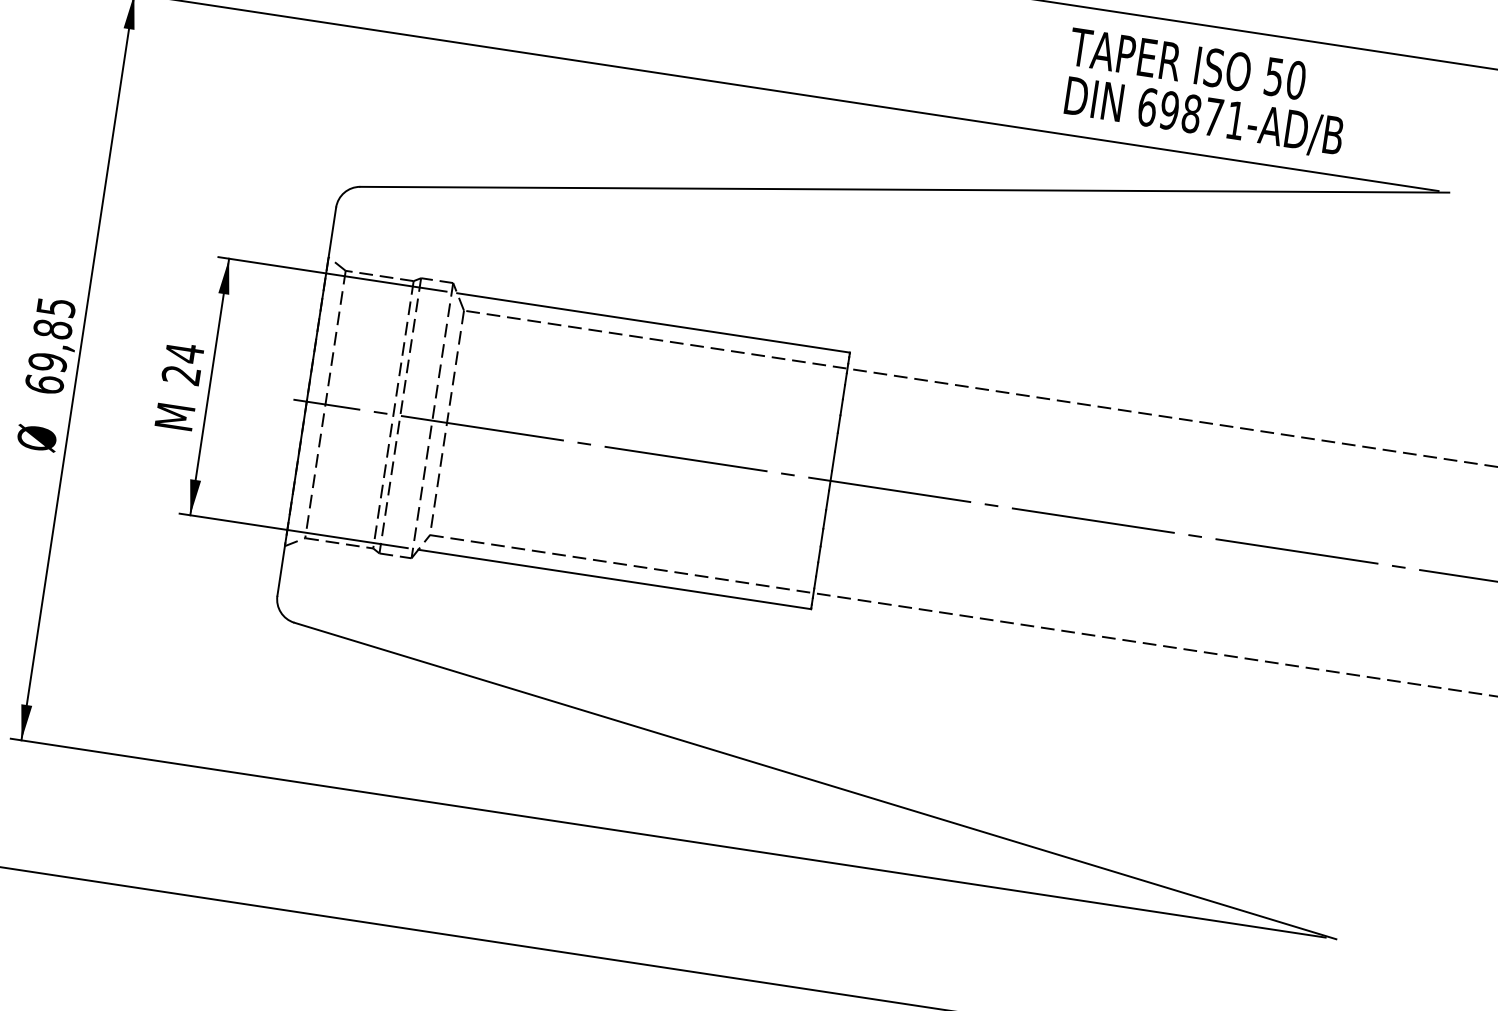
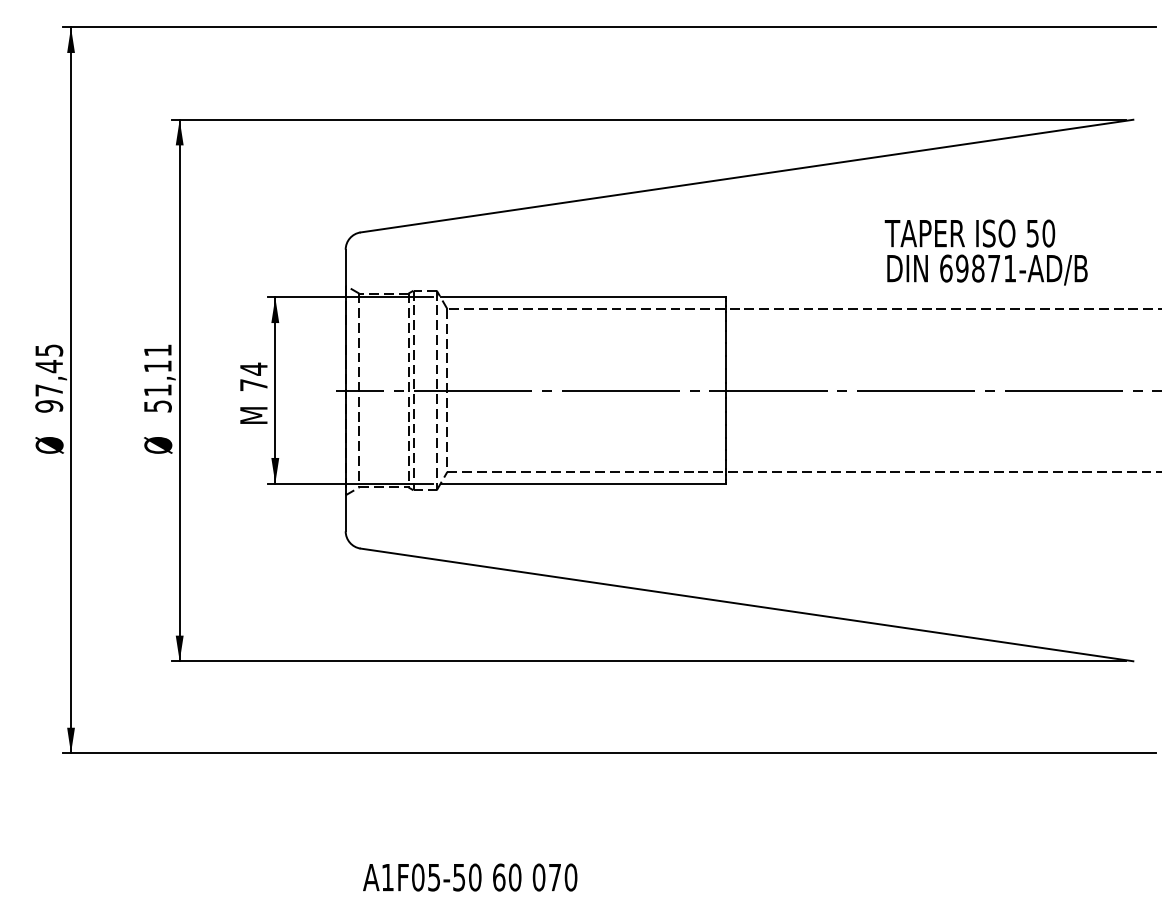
text: (1205, 93) -> (985, 252), moved
text: (49, 345) -> (157, 378), 69,85 -> 51,11
text: (180, 375) -> (253, 385), 24 -> 74

